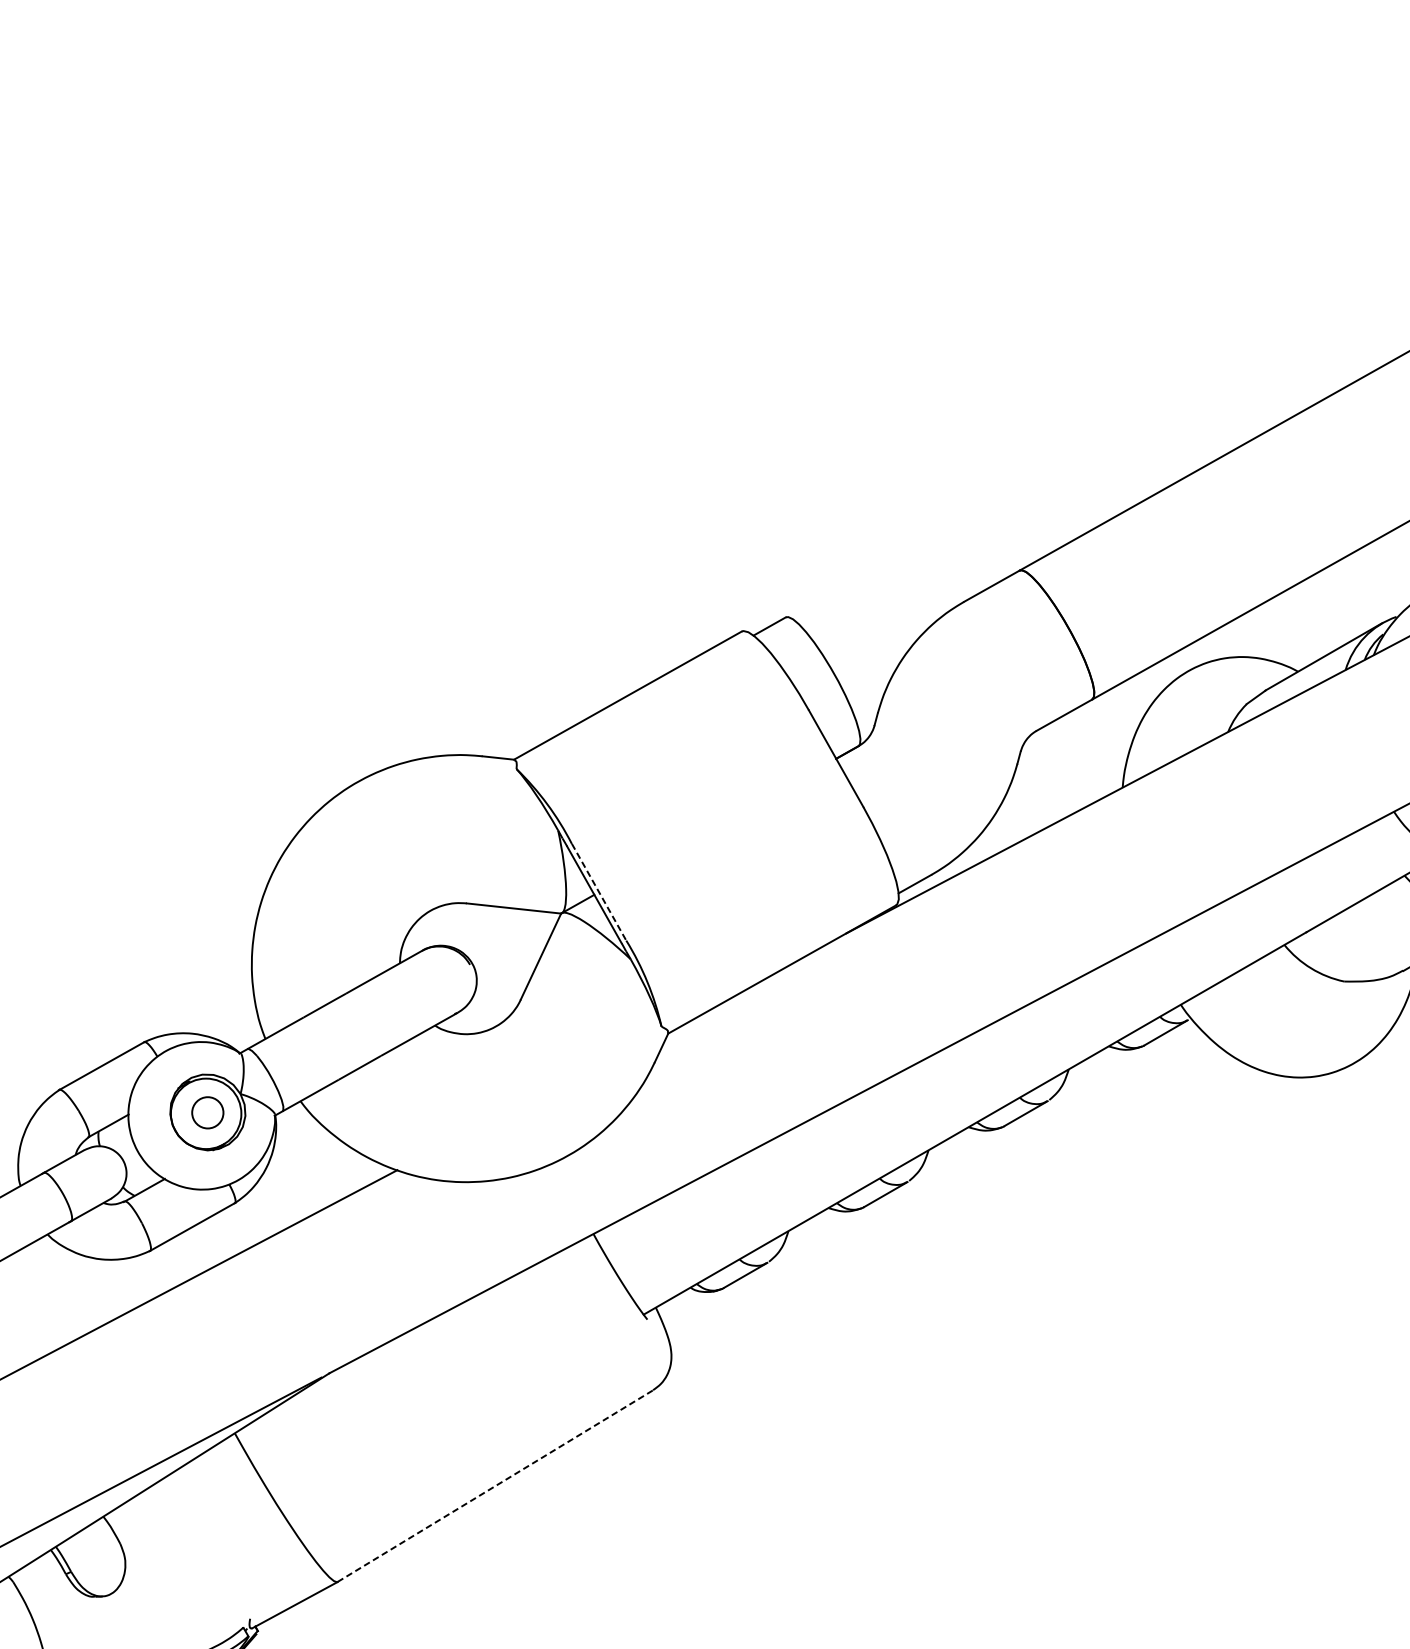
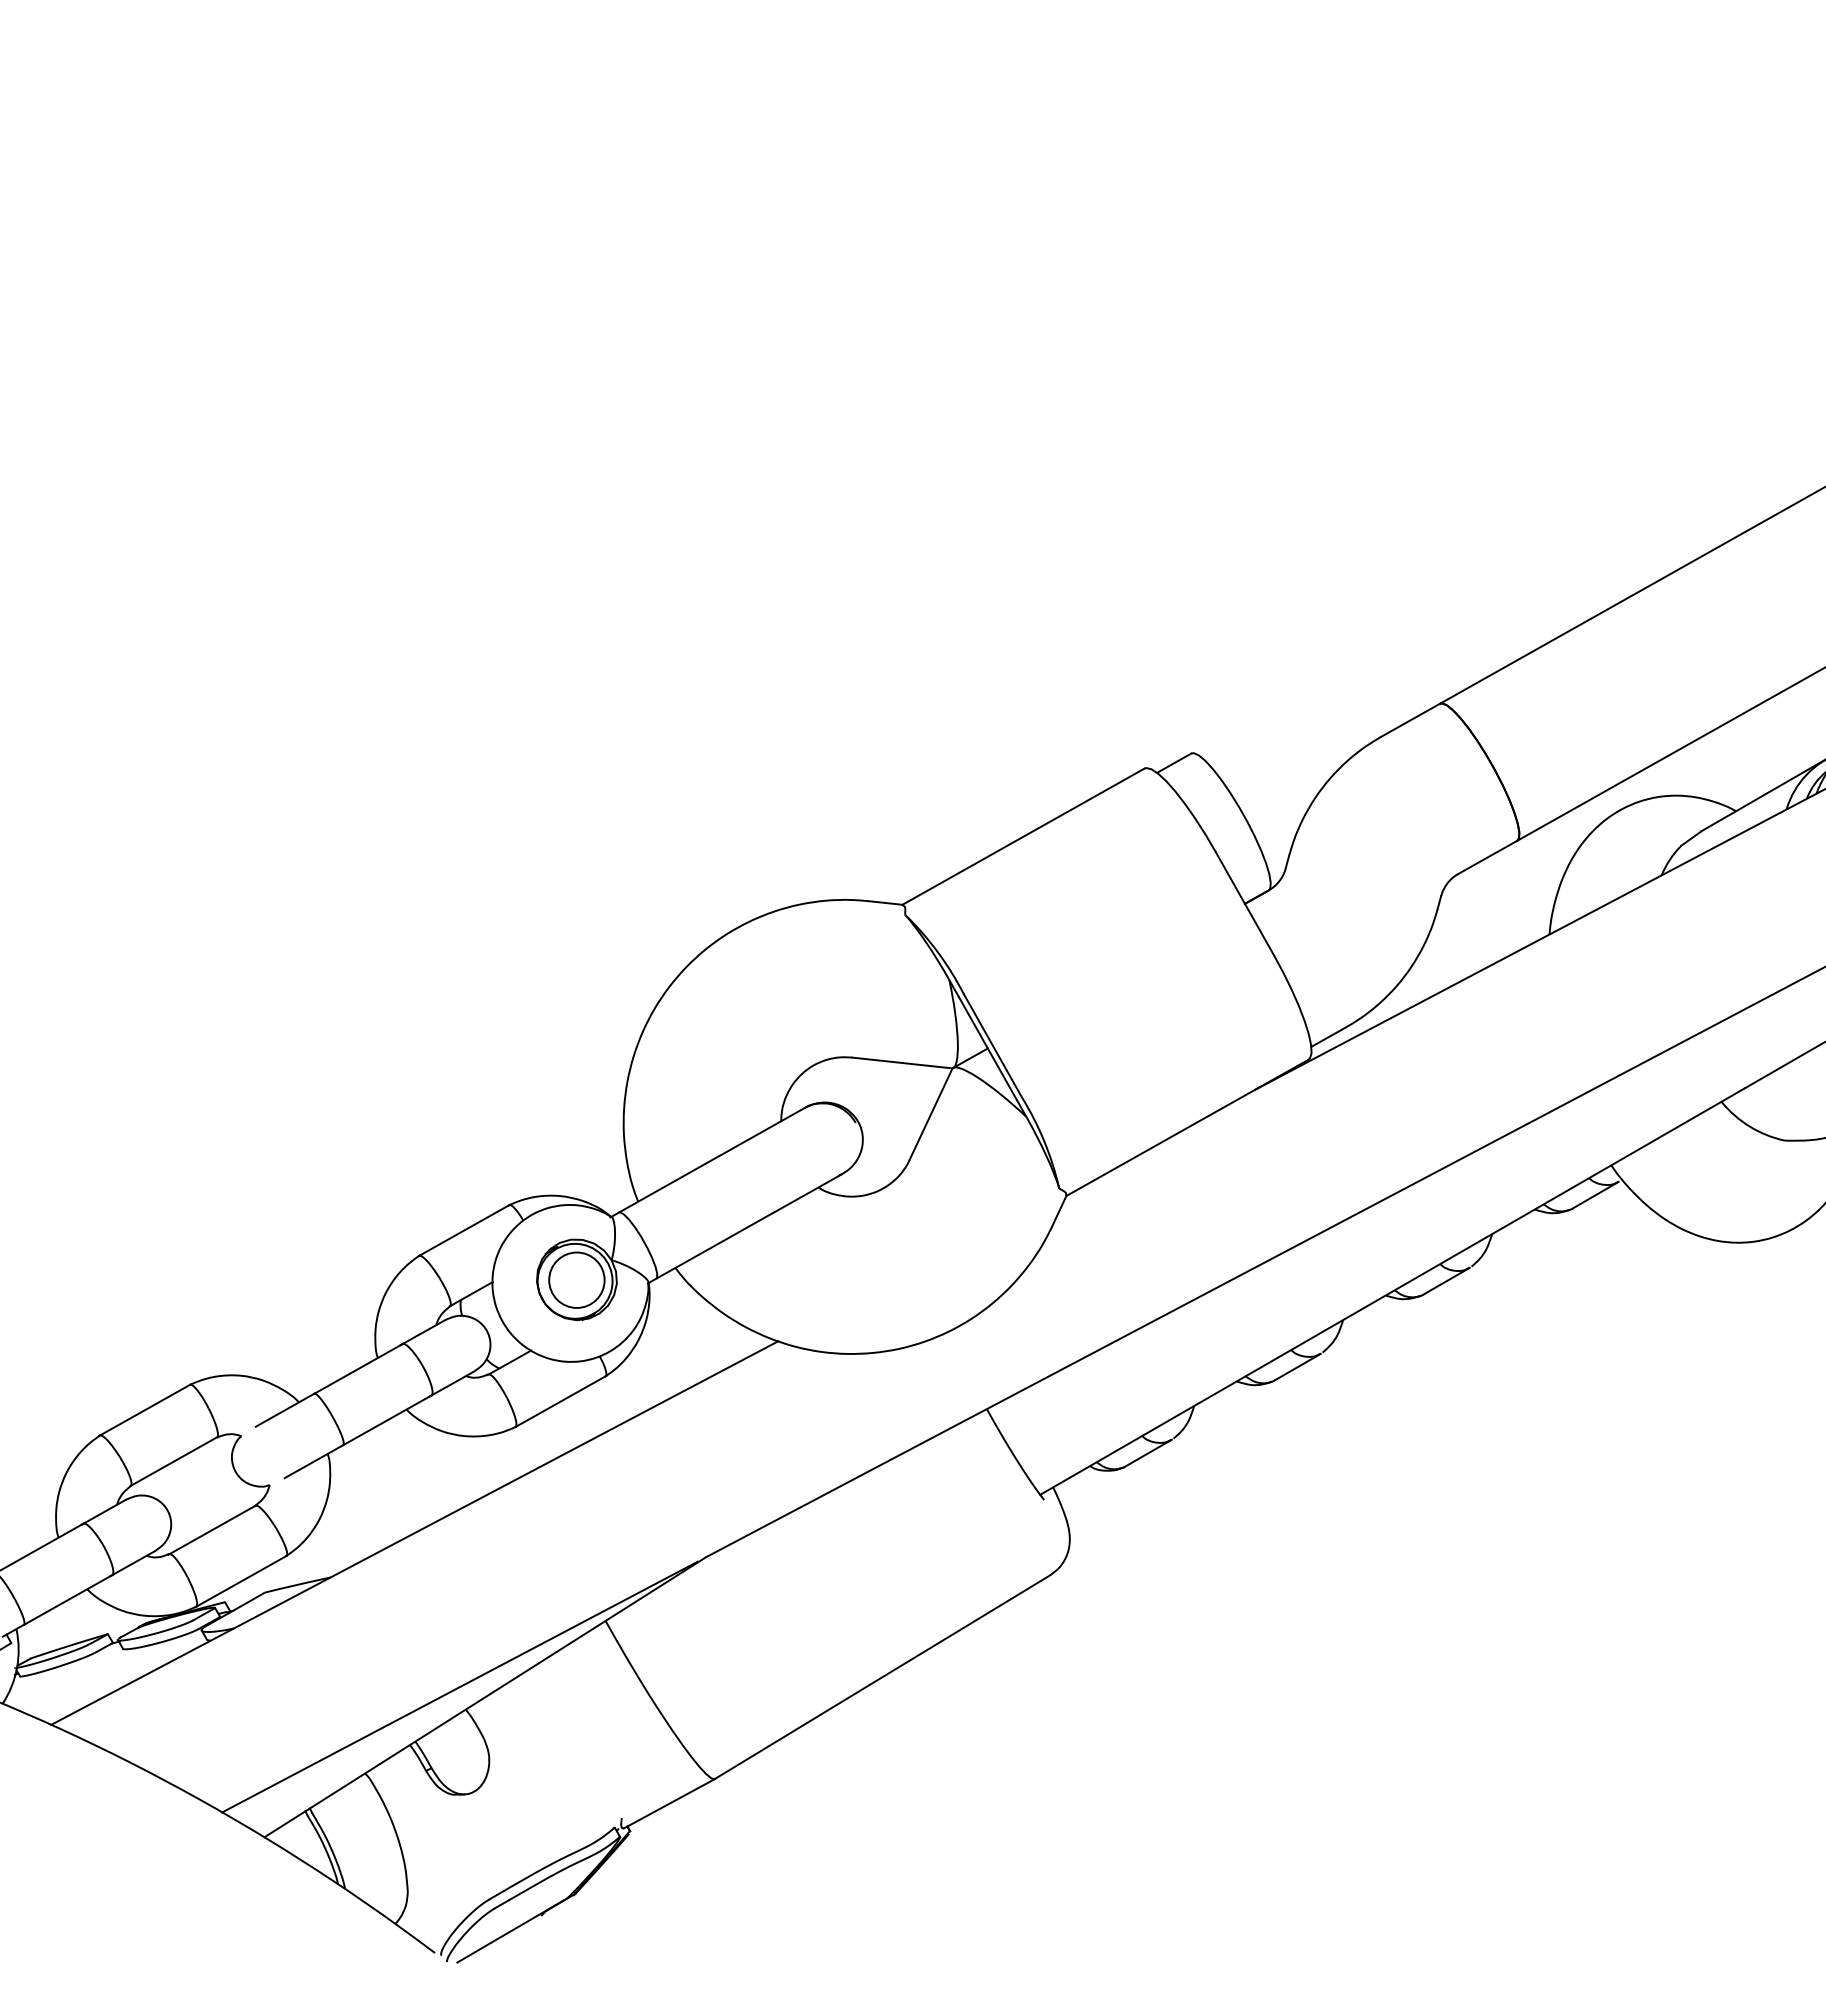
line: (598, 892) -> (992, 1045), dashed -> solid
circle: (207, 1112) -> (576, 1279), size x1.67
line: (495, 1485) -> (882, 1676), dashed -> solid

